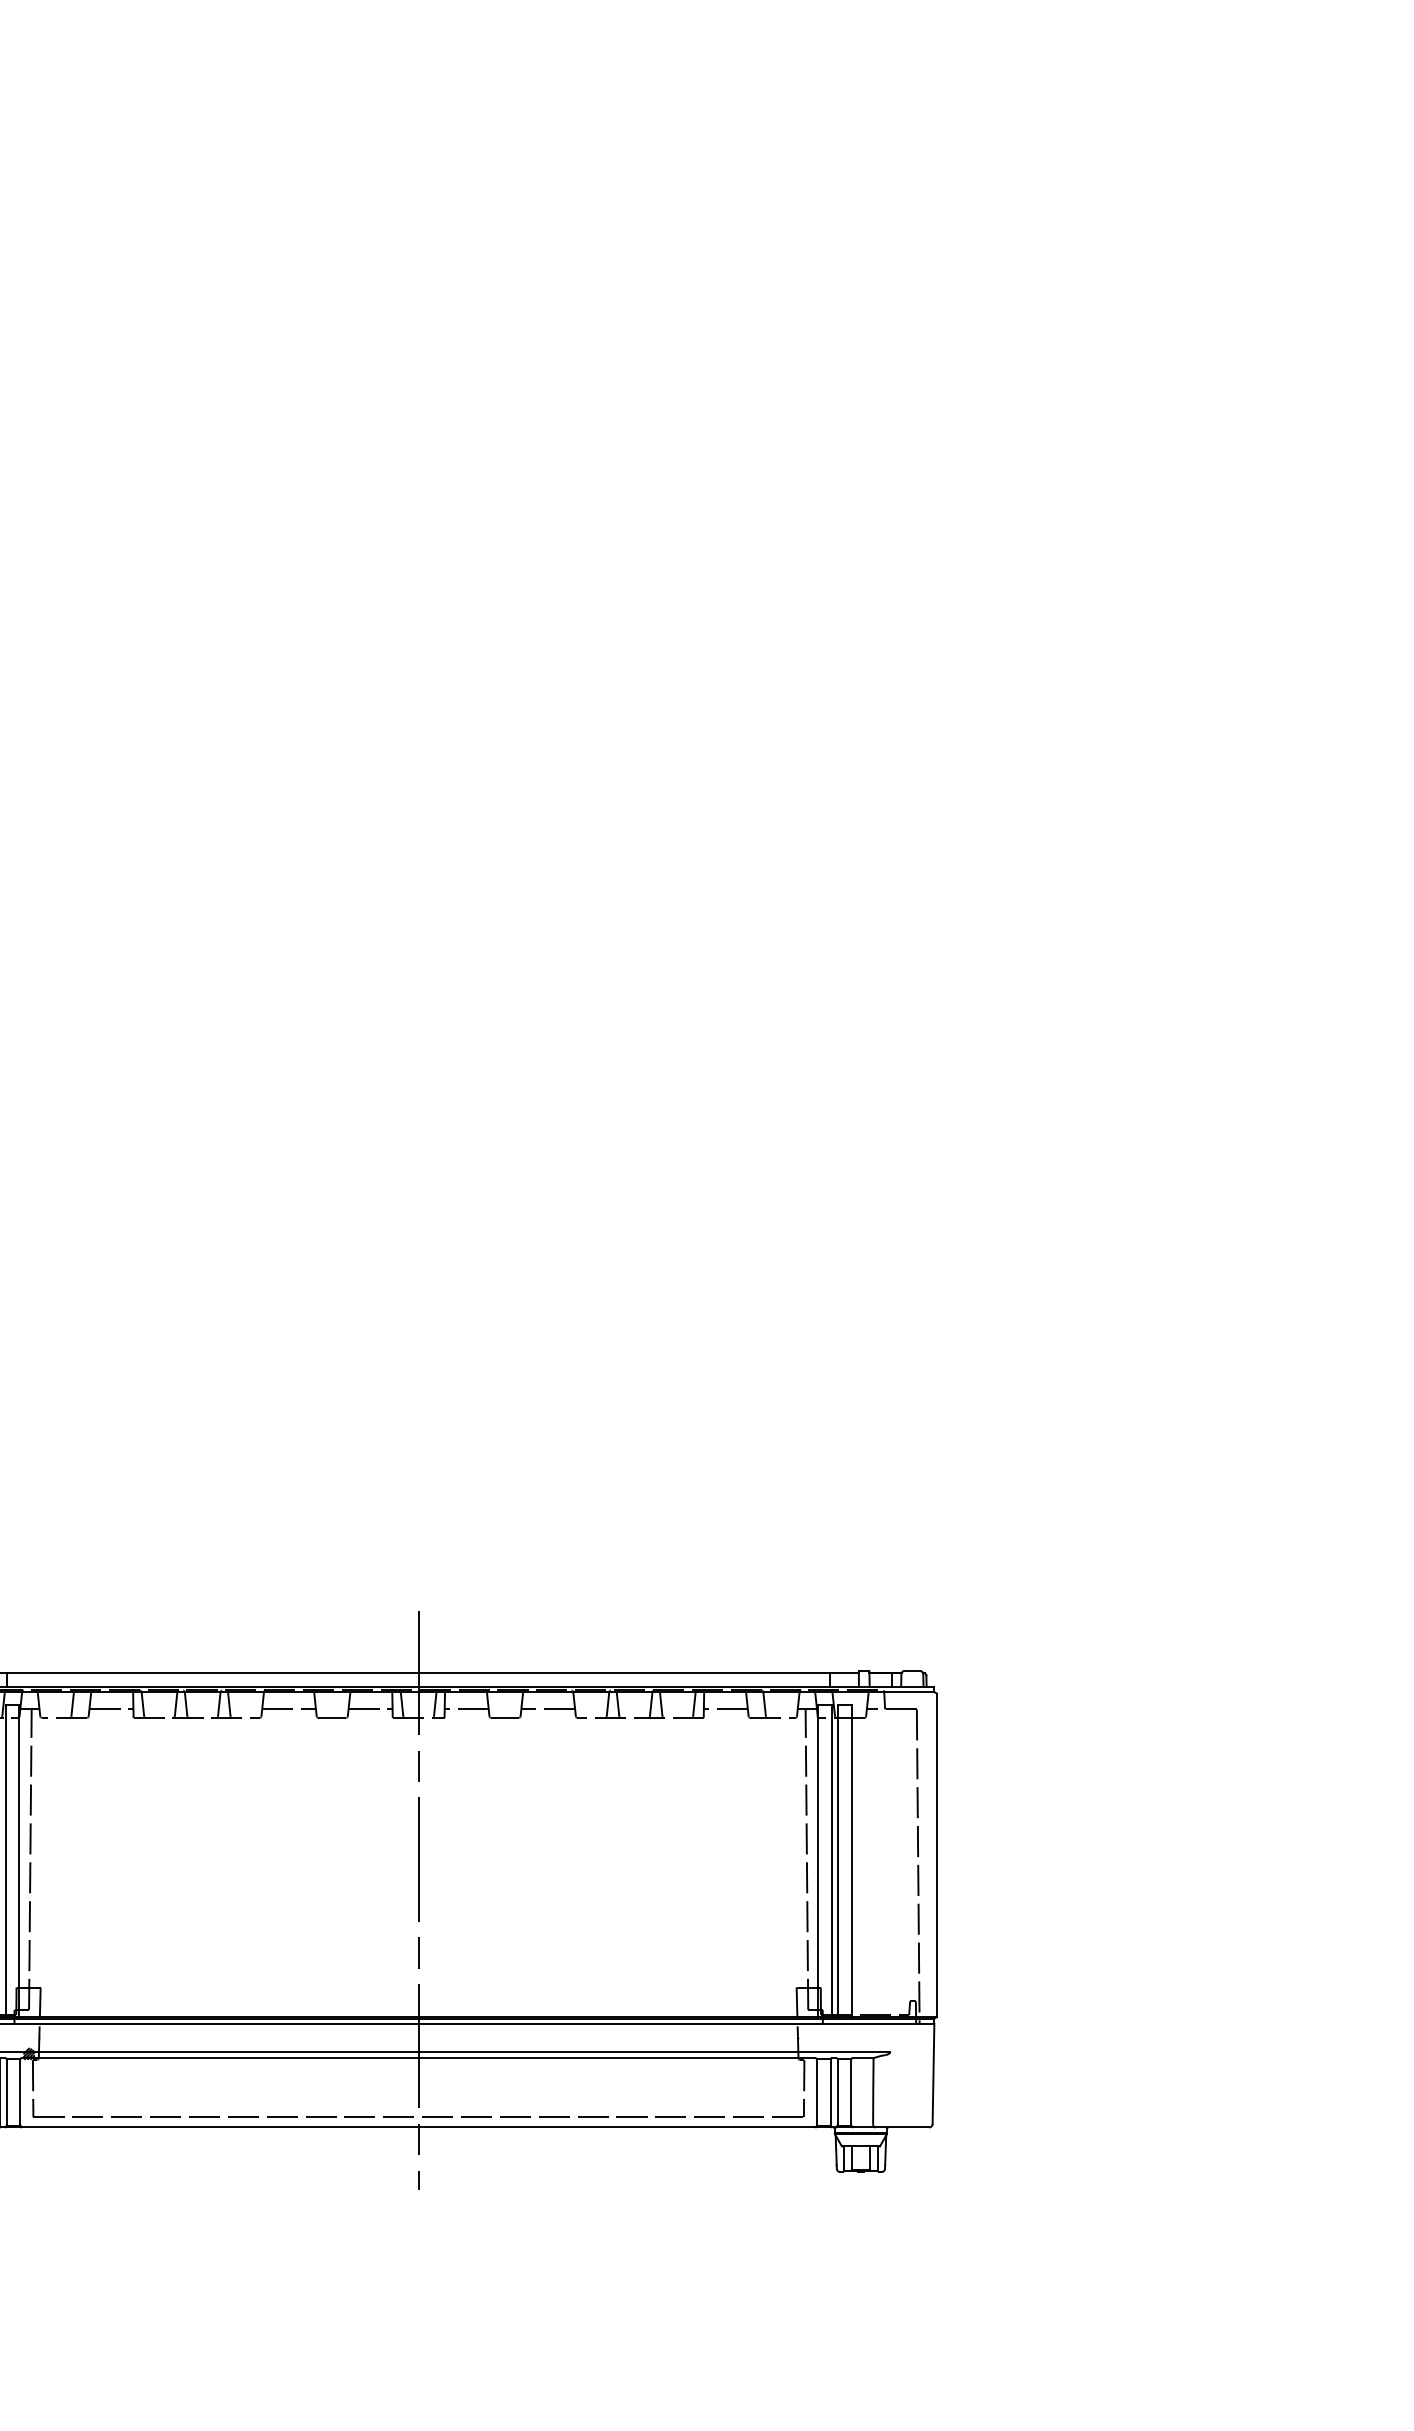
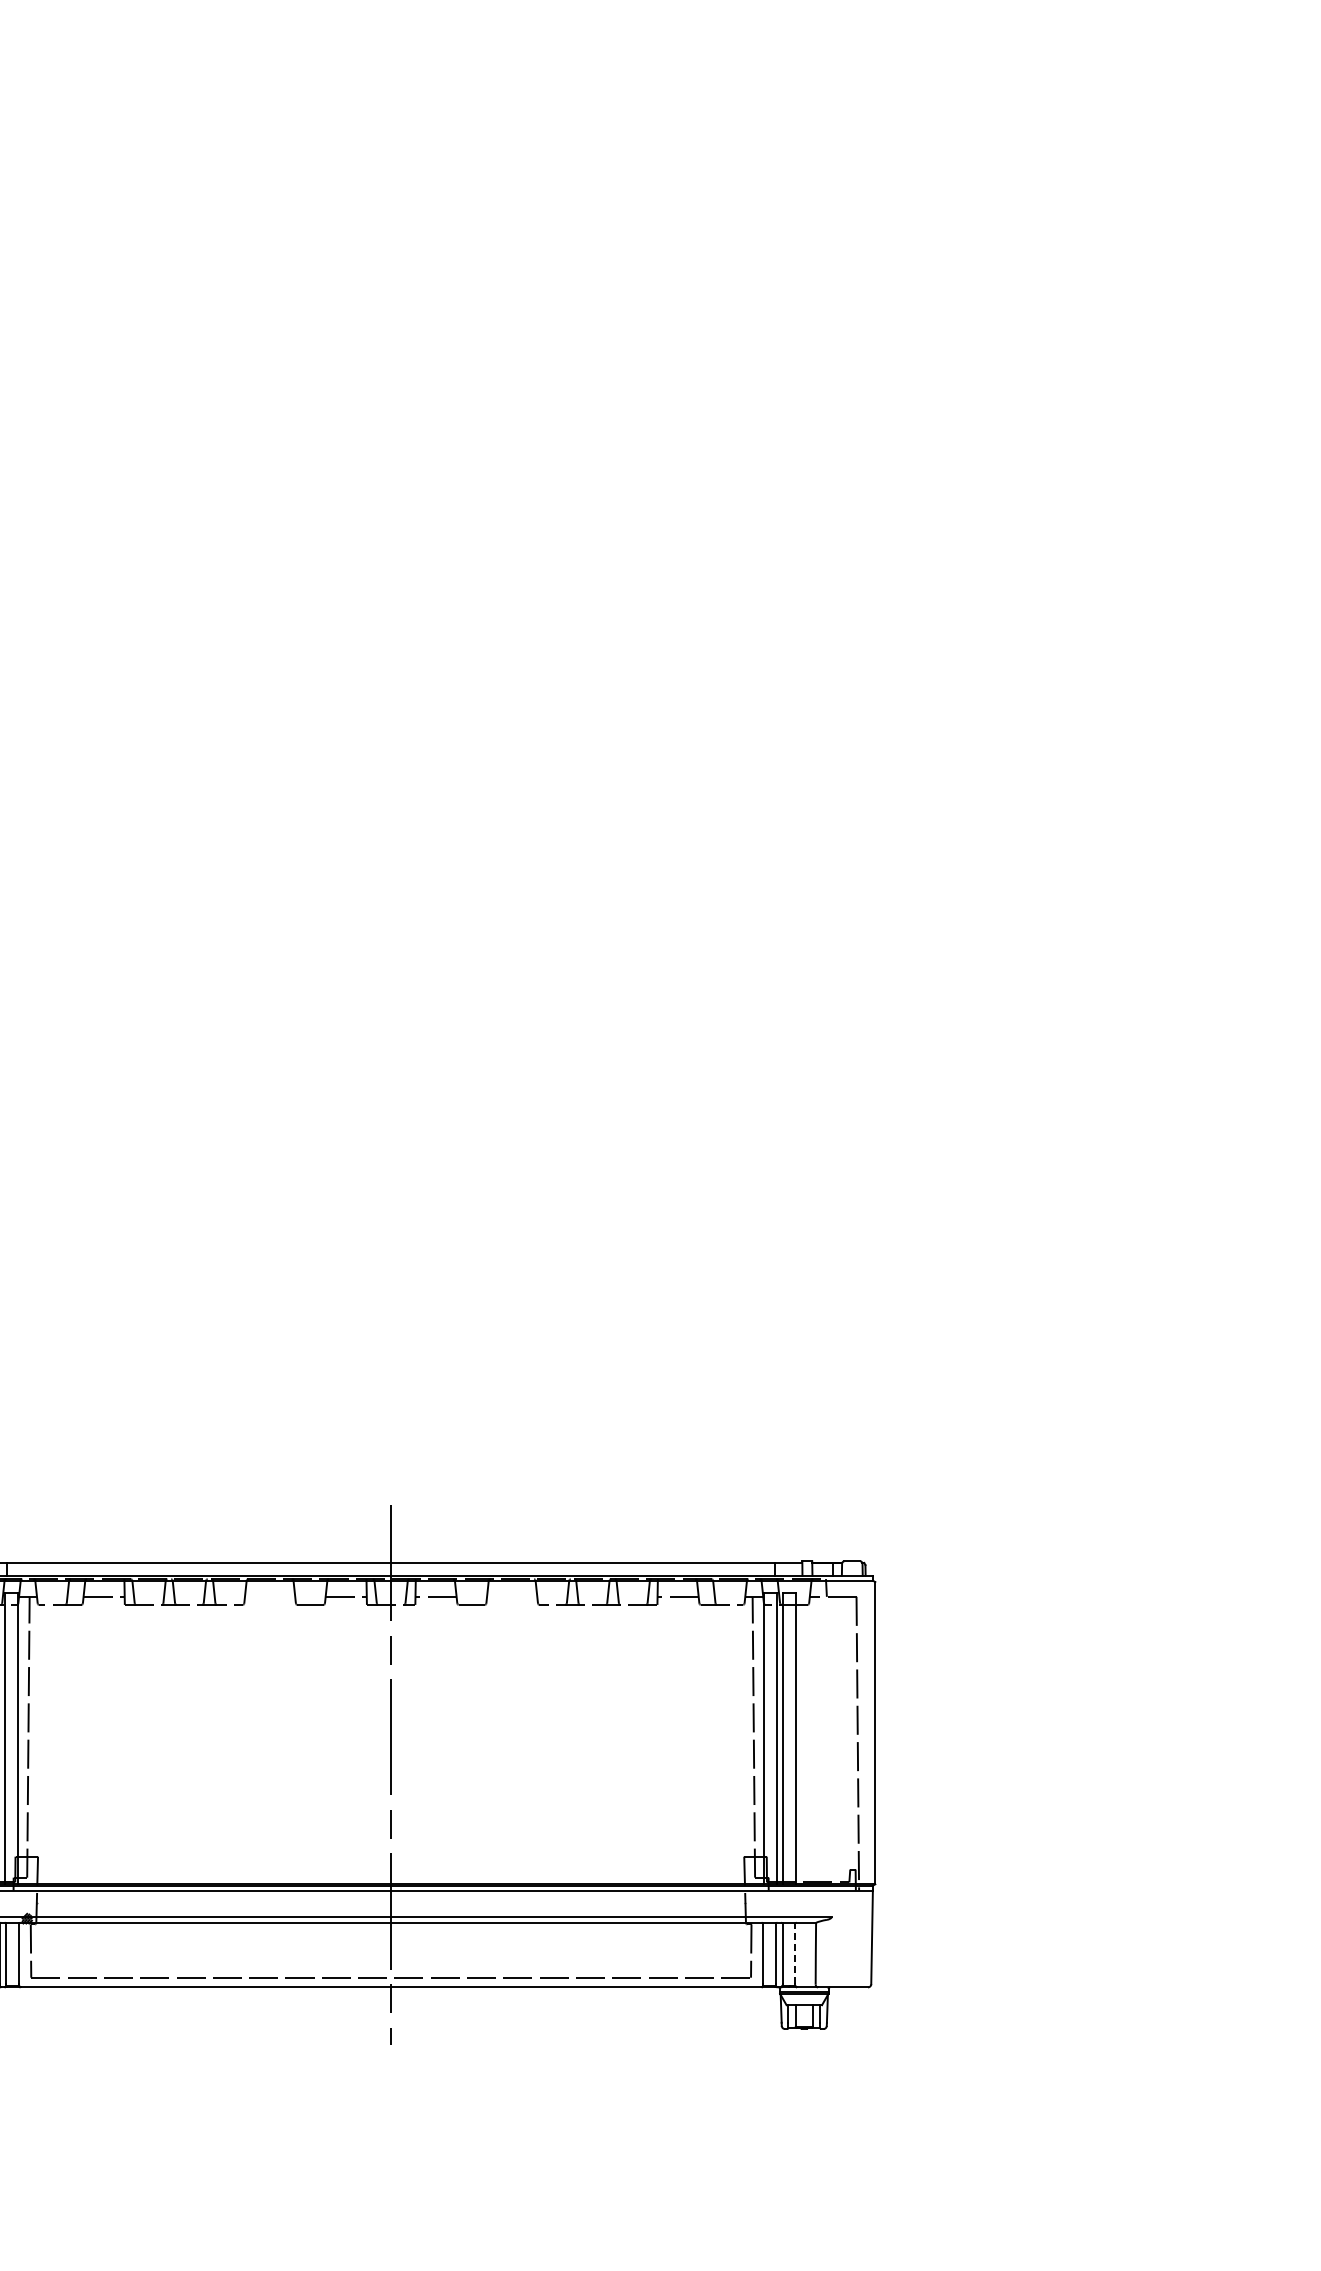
line: (288, 1709) -> (269, 1596), removed
line: (548, 1709) -> (512, 1596), removed
line: (851, 2091) -> (795, 1953), solid -> dashed

